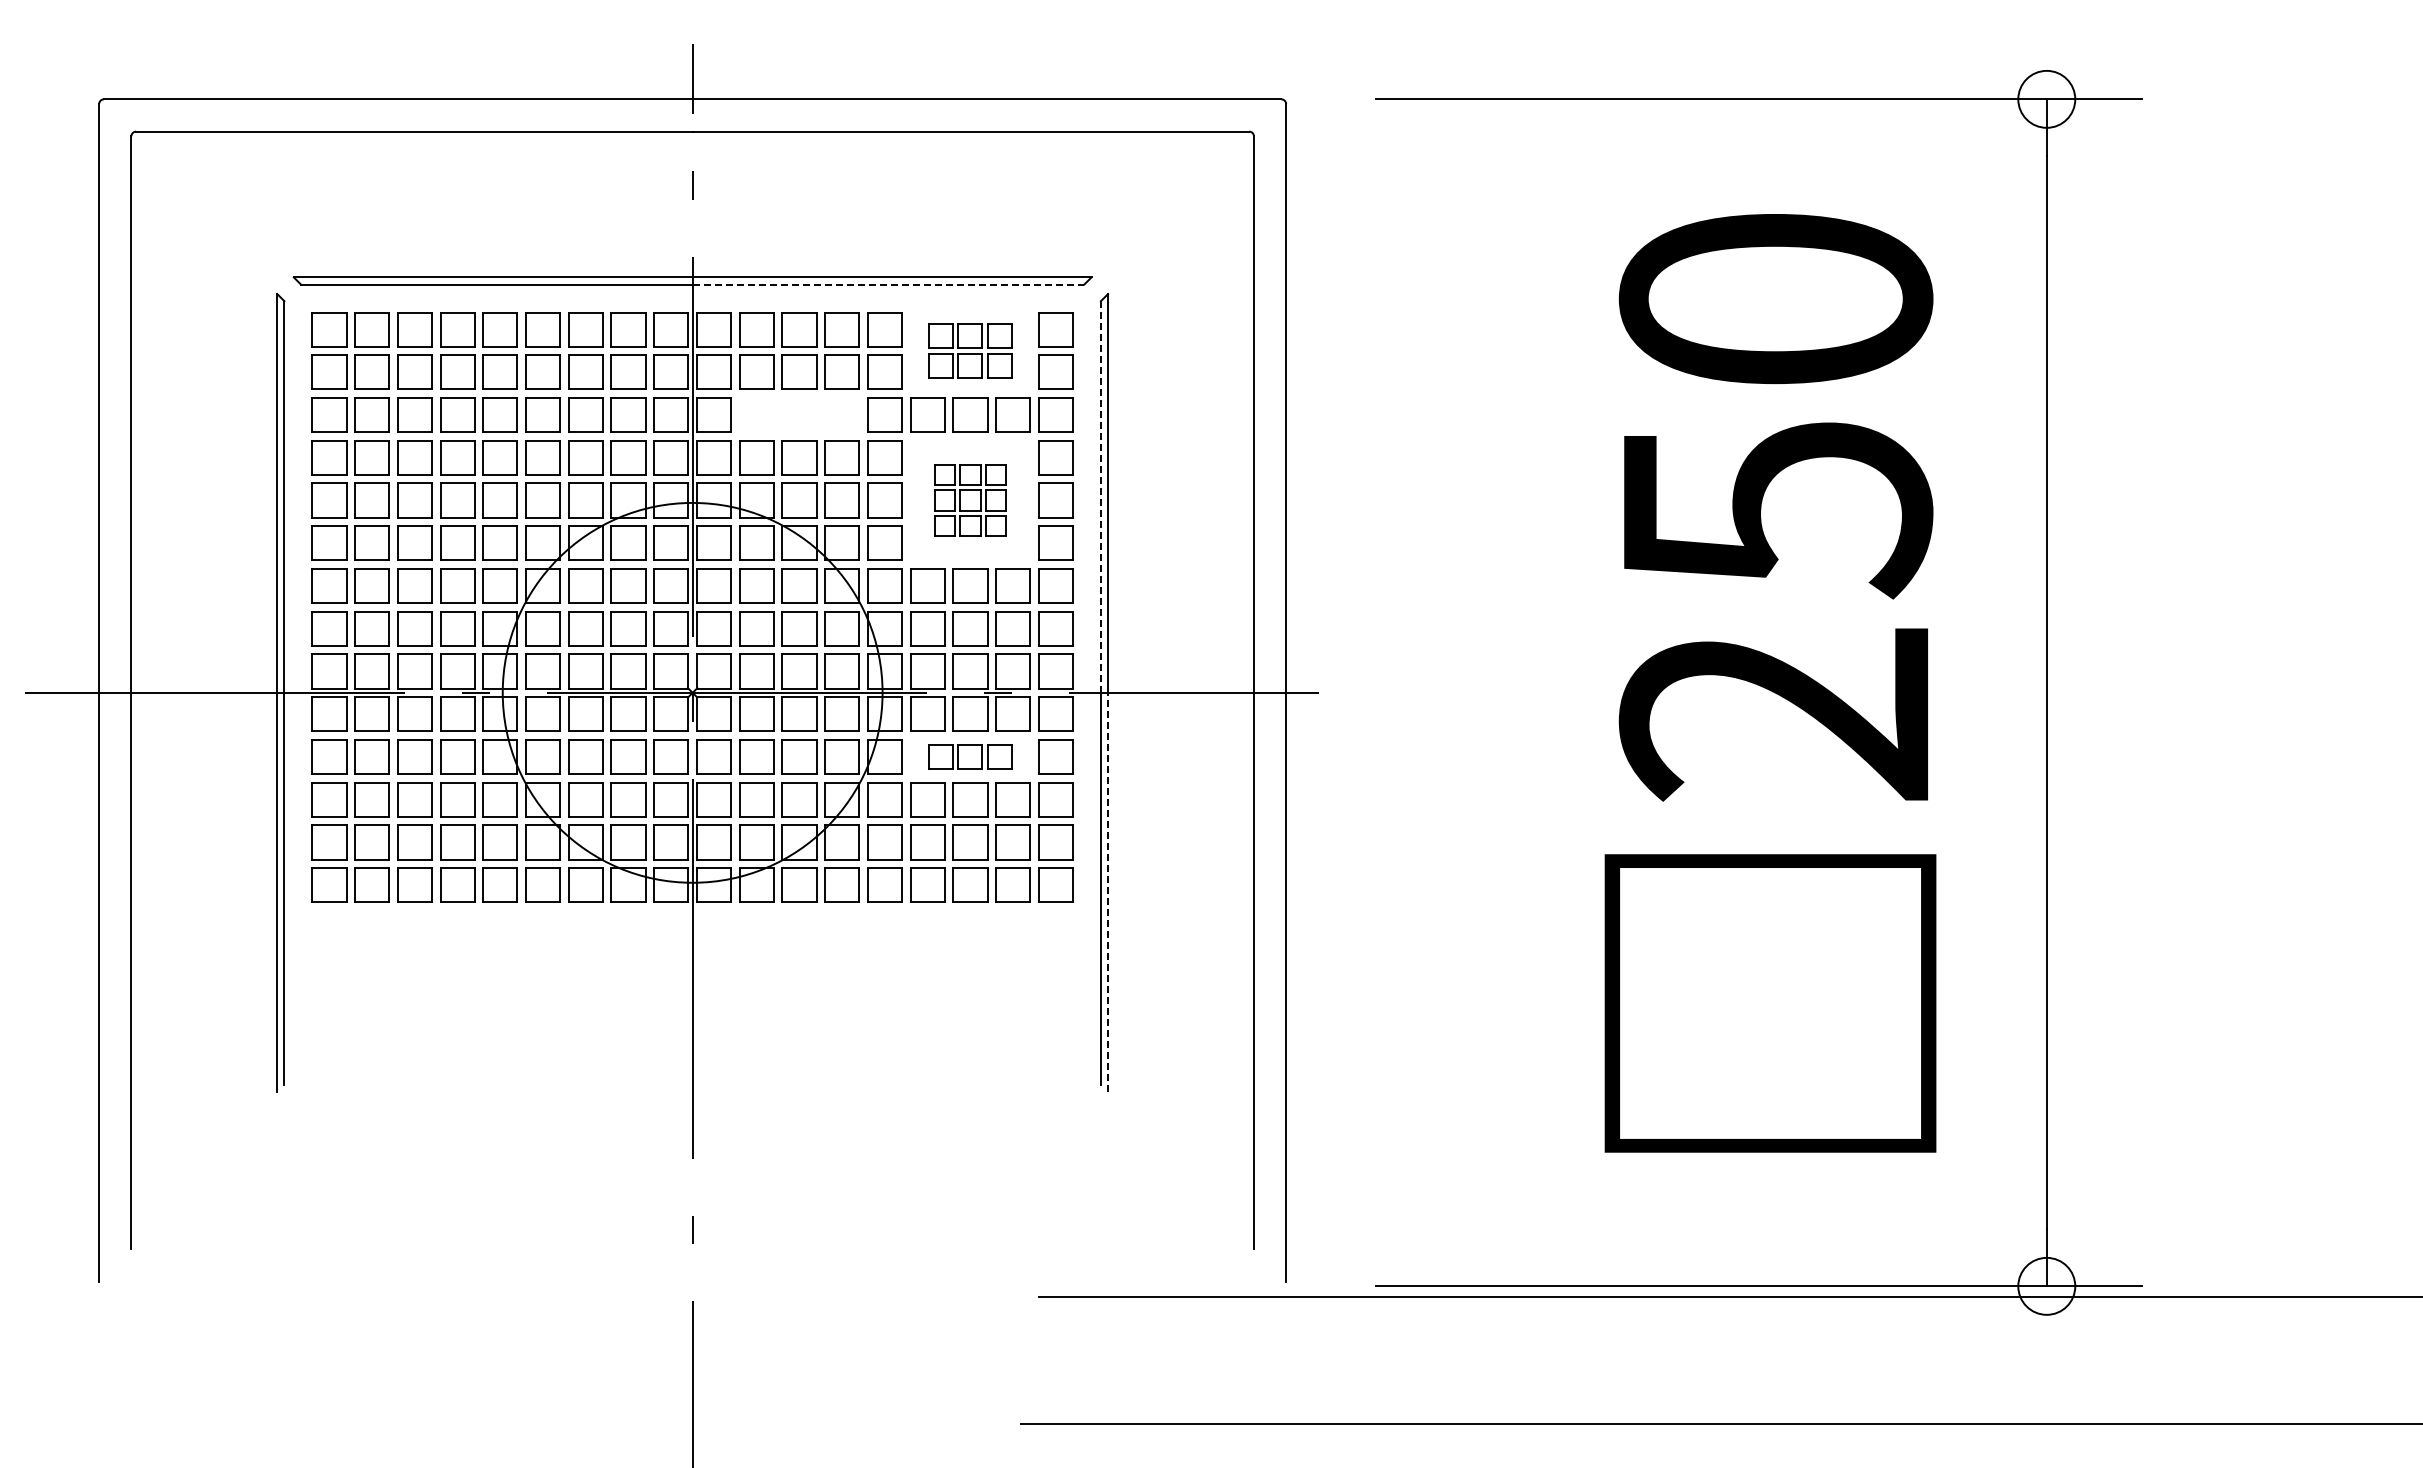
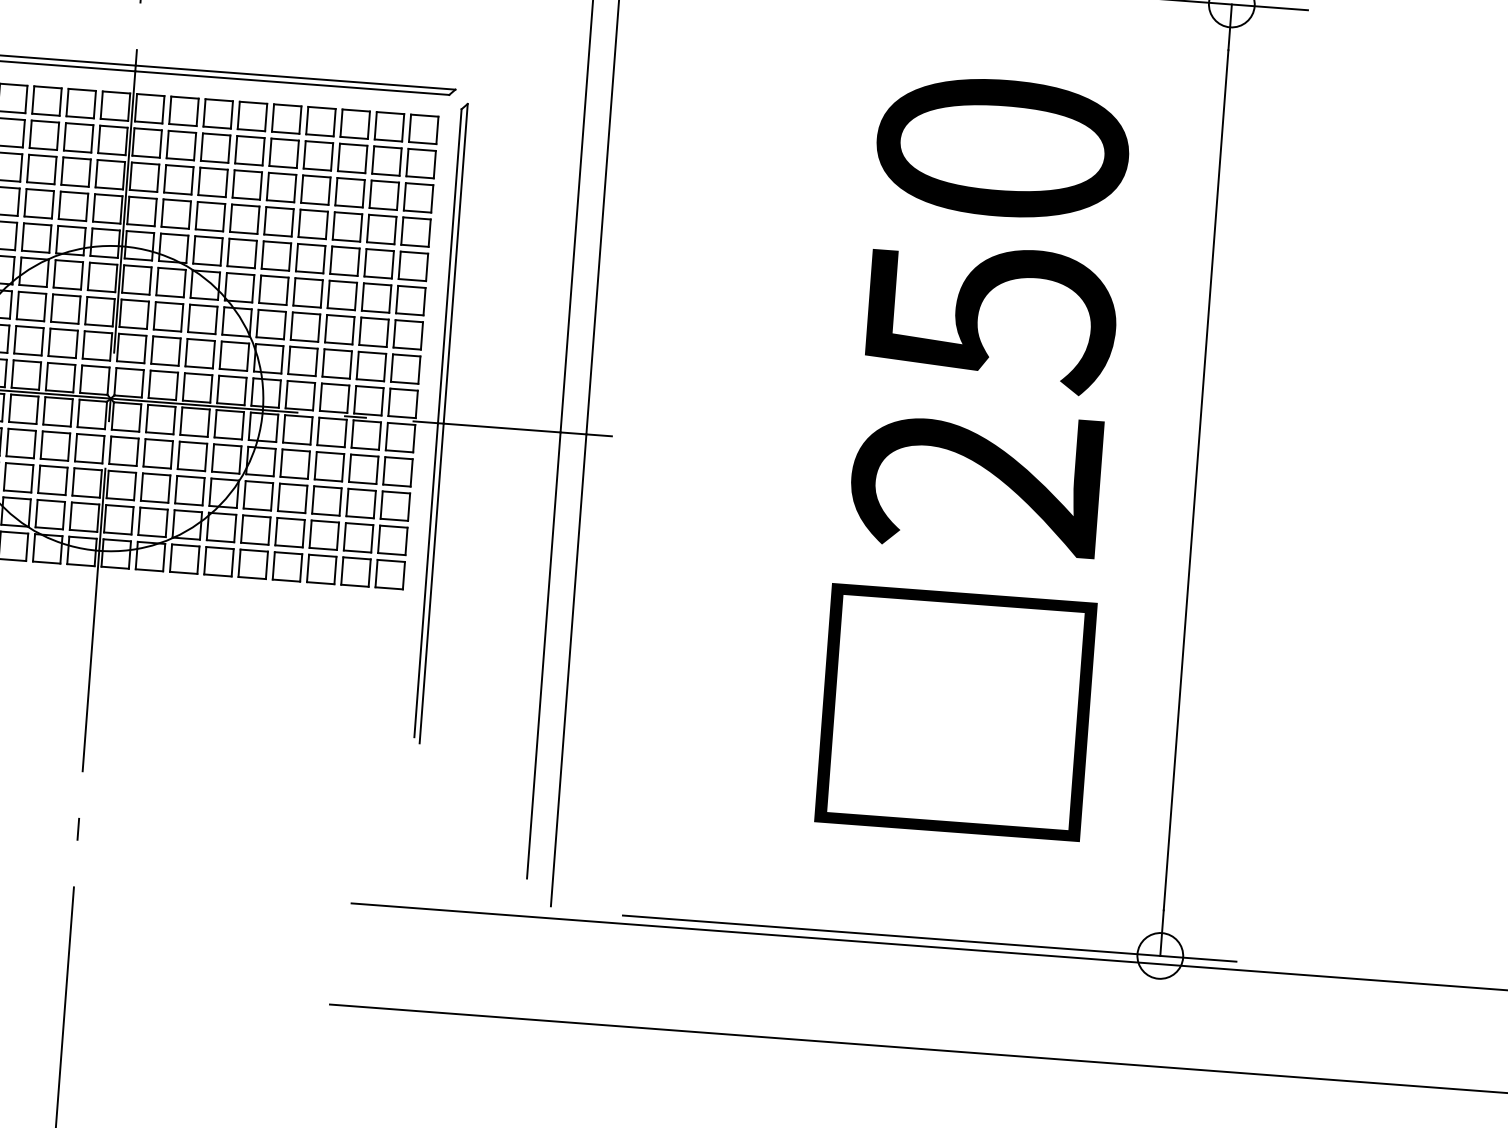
line: (888, 284) -> (292, 83), dashed -> solid
part: (970, 350) -> (354, 140), size x1.43
part: (799, 414) -> (213, 181), added
line: (1100, 497) -> (449, 266), dashed -> solid
part: (970, 500) -> (344, 261), size x1.67
part: (970, 756) -> (329, 466), size x1.43
line: (1108, 891) -> (432, 582), dashed -> solid

